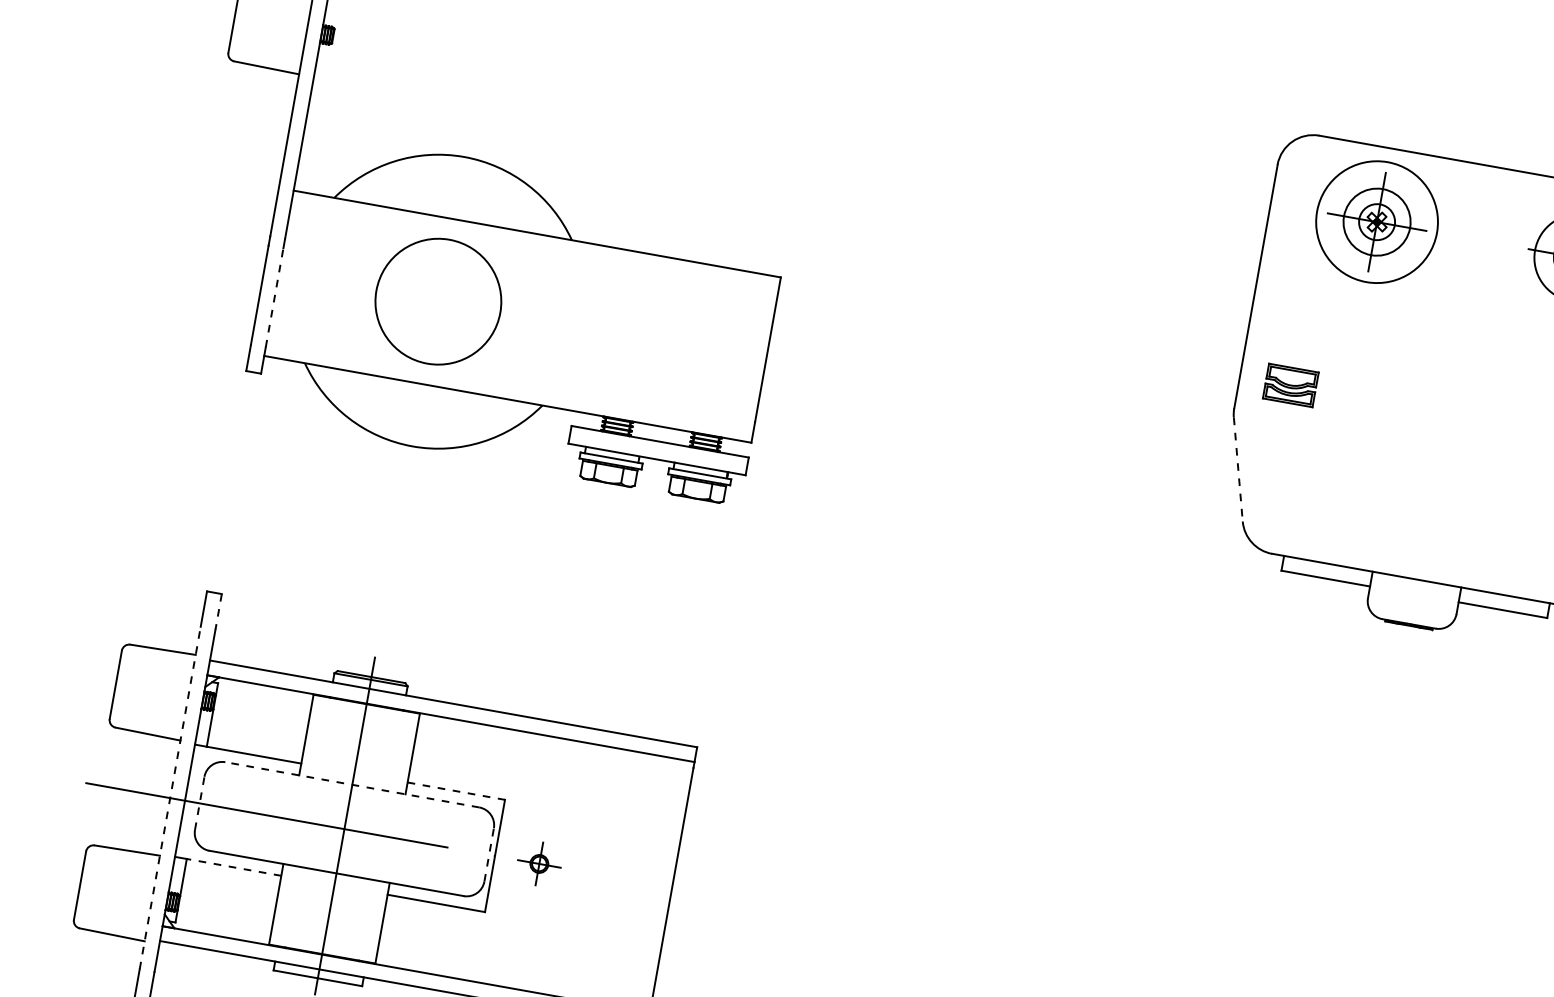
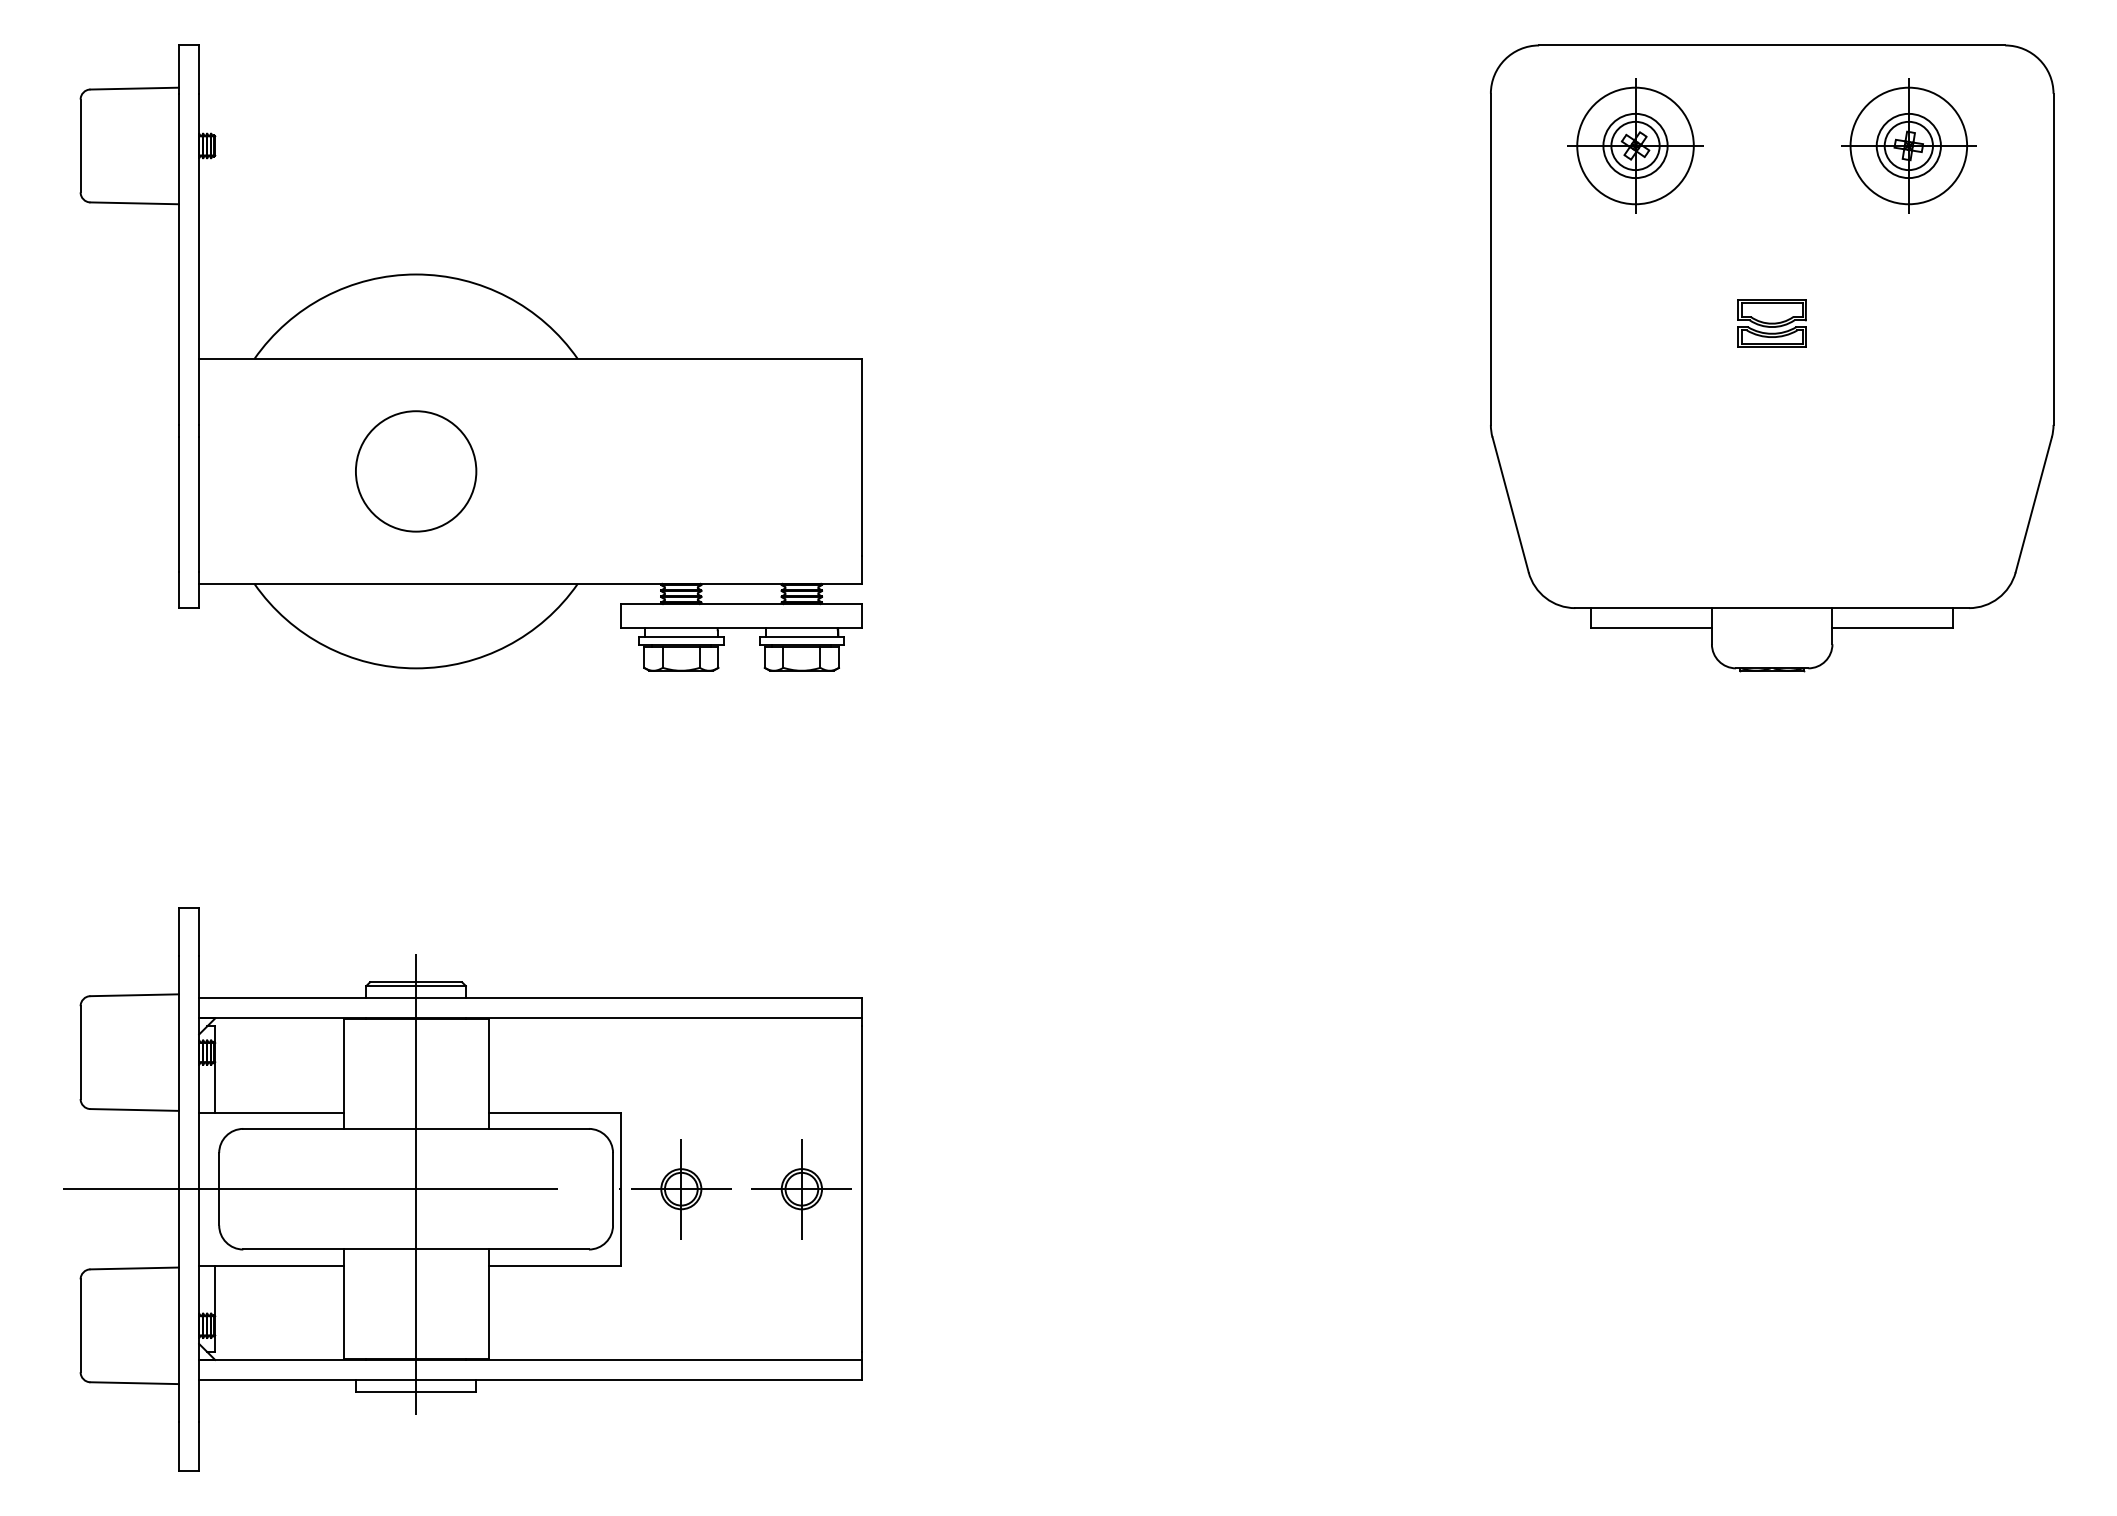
circle: (1377, 221) -> (1635, 145), size x0.71
circle: (1377, 221) -> (1635, 145), size x0.71
line: (274, 297) -> (199, 504), dashed -> solid
circle: (437, 301) -> (415, 471), size x0.71
part: (1290, 385) -> (1771, 323), moved
line: (1238, 469) -> (1510, 504), dashed -> solid
line: (218, 612) -> (199, 932), dashed -> solid
line: (352, 784) -> (416, 1128), dashed -> solid
line: (456, 791) -> (555, 1112), dashed -> solid
line: (170, 797) -> (179, 1188), dashed -> solid
line: (200, 802) -> (219, 1188), dashed -> solid
line: (489, 854) -> (613, 1188), dashed -> solid
part: (539, 864) -> (681, 1189), size x1.67
line: (234, 867) -> (279, 1265), dashed -> solid
part: (627, 879) -> (801, 1189), added

